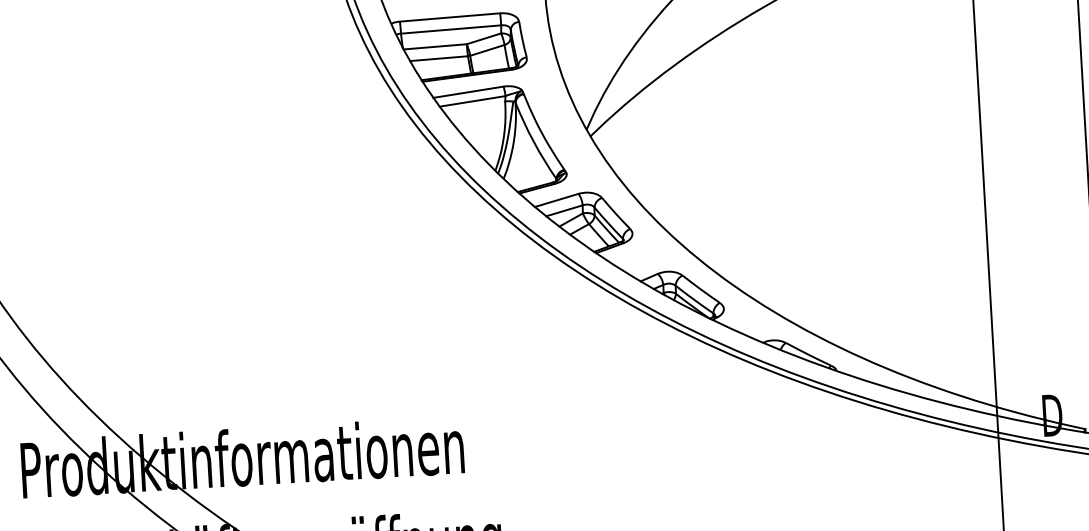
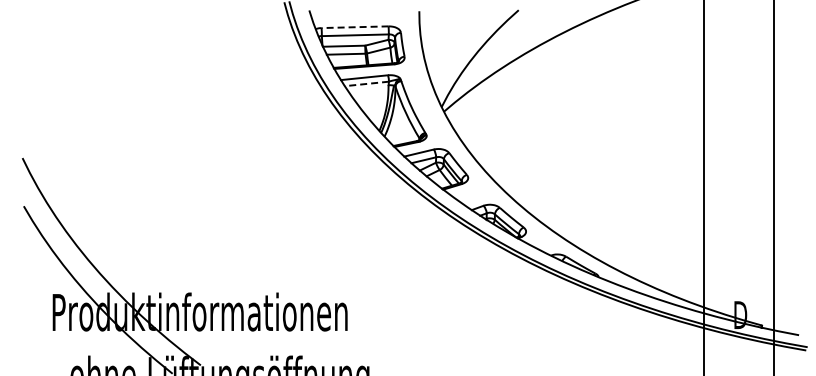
line: (450, 17) -> (355, 27), solid -> dashed
line: (471, 100) -> (366, 83), solid -> dashed

